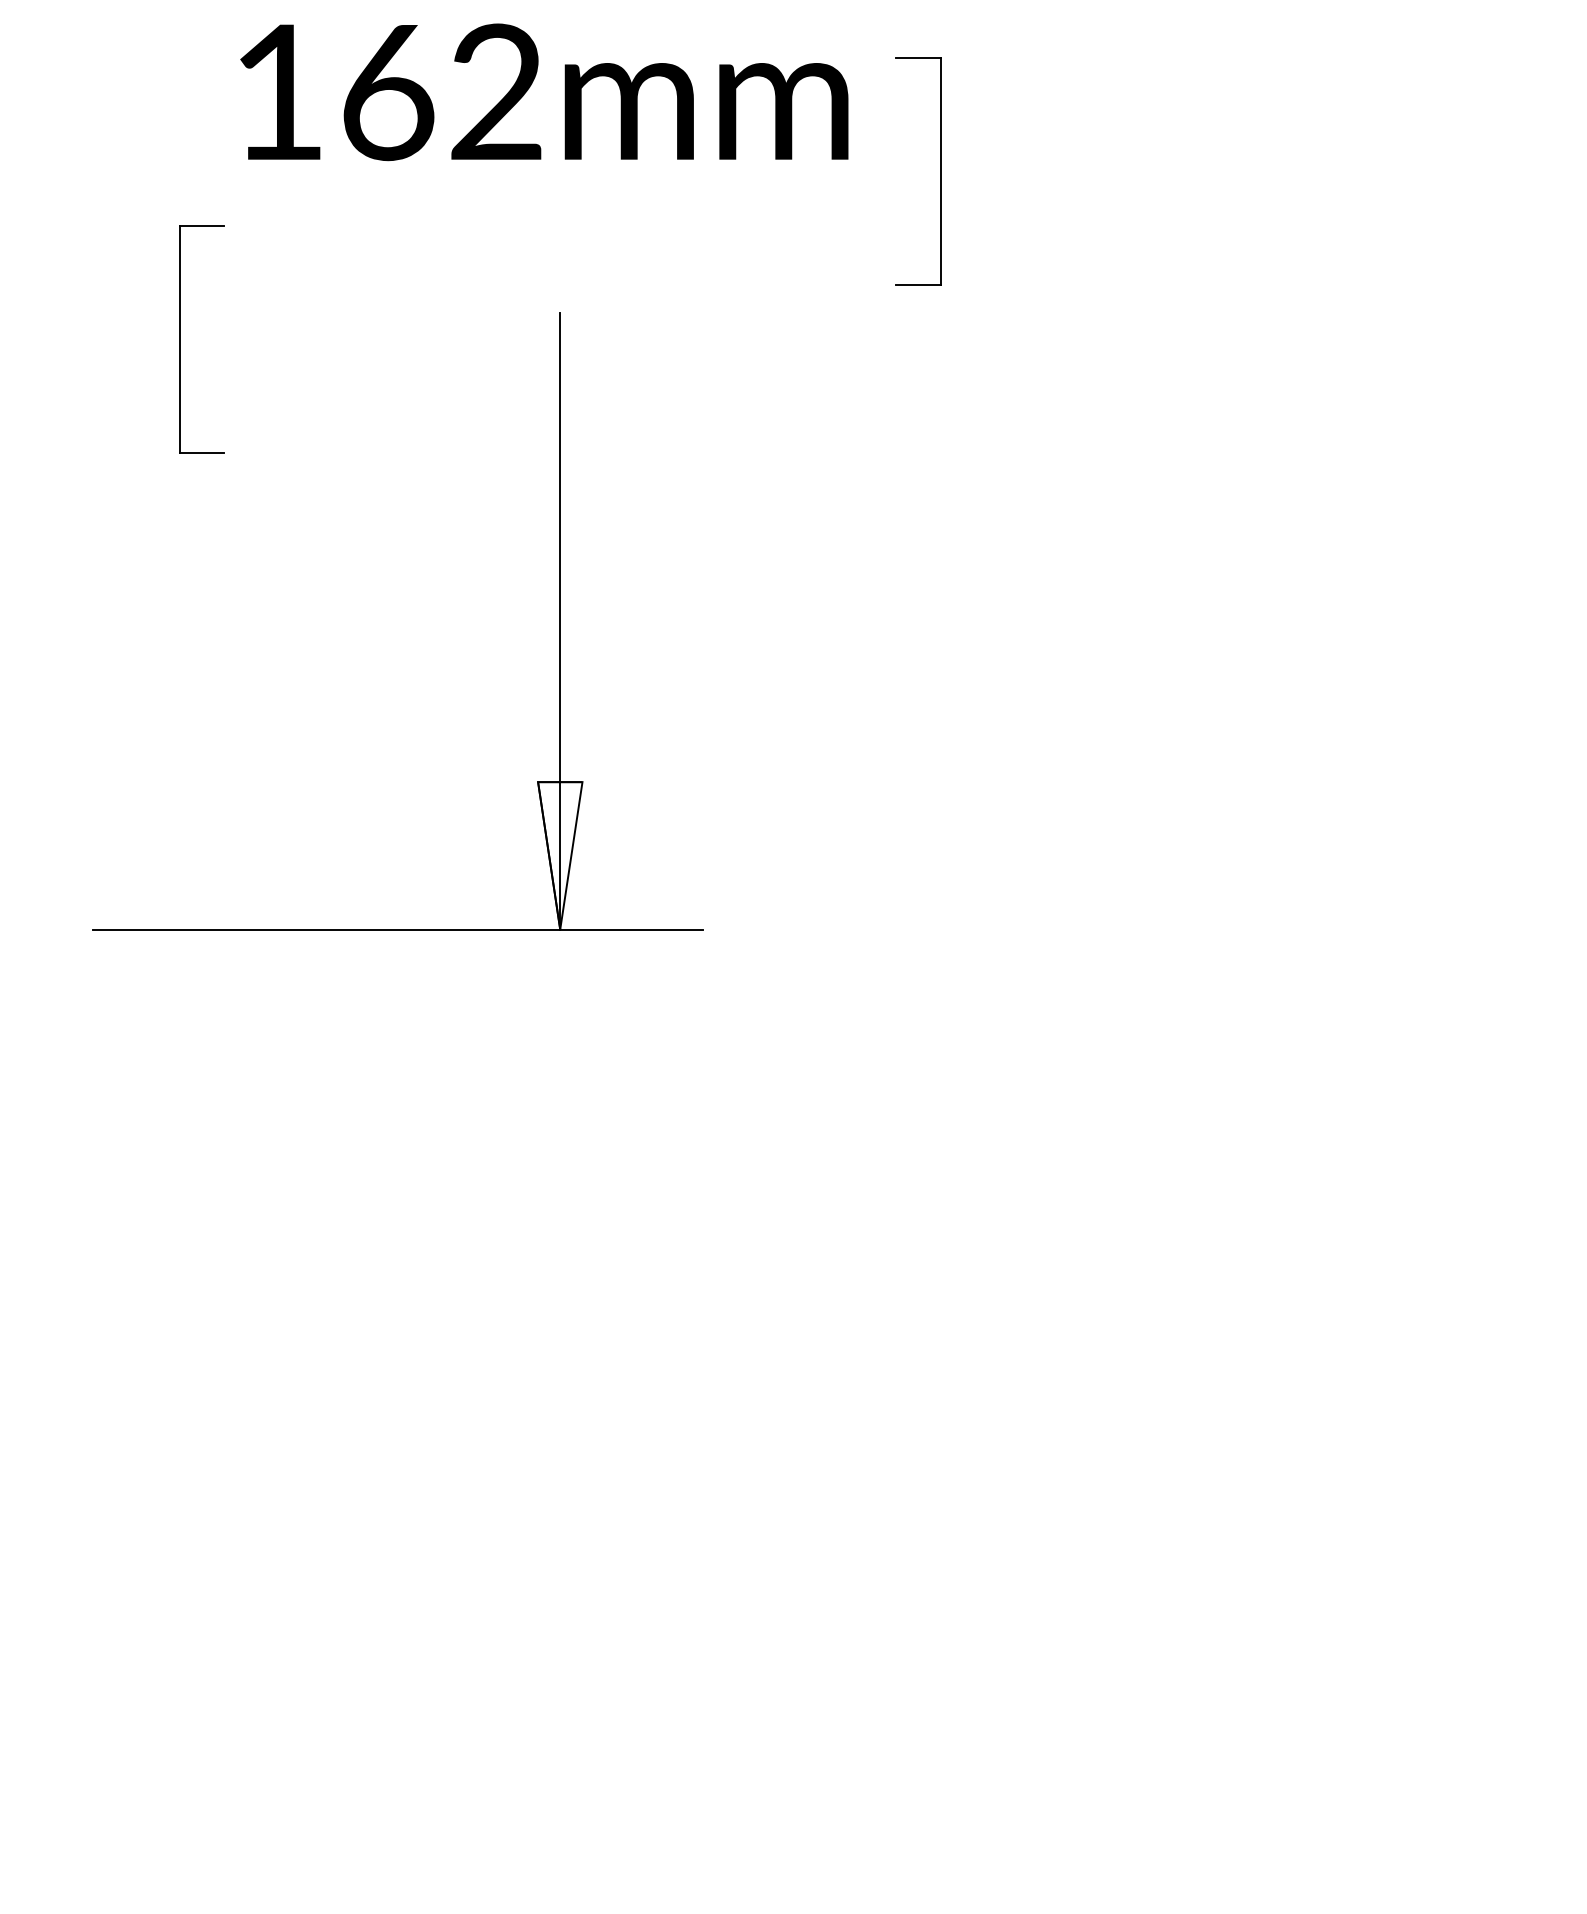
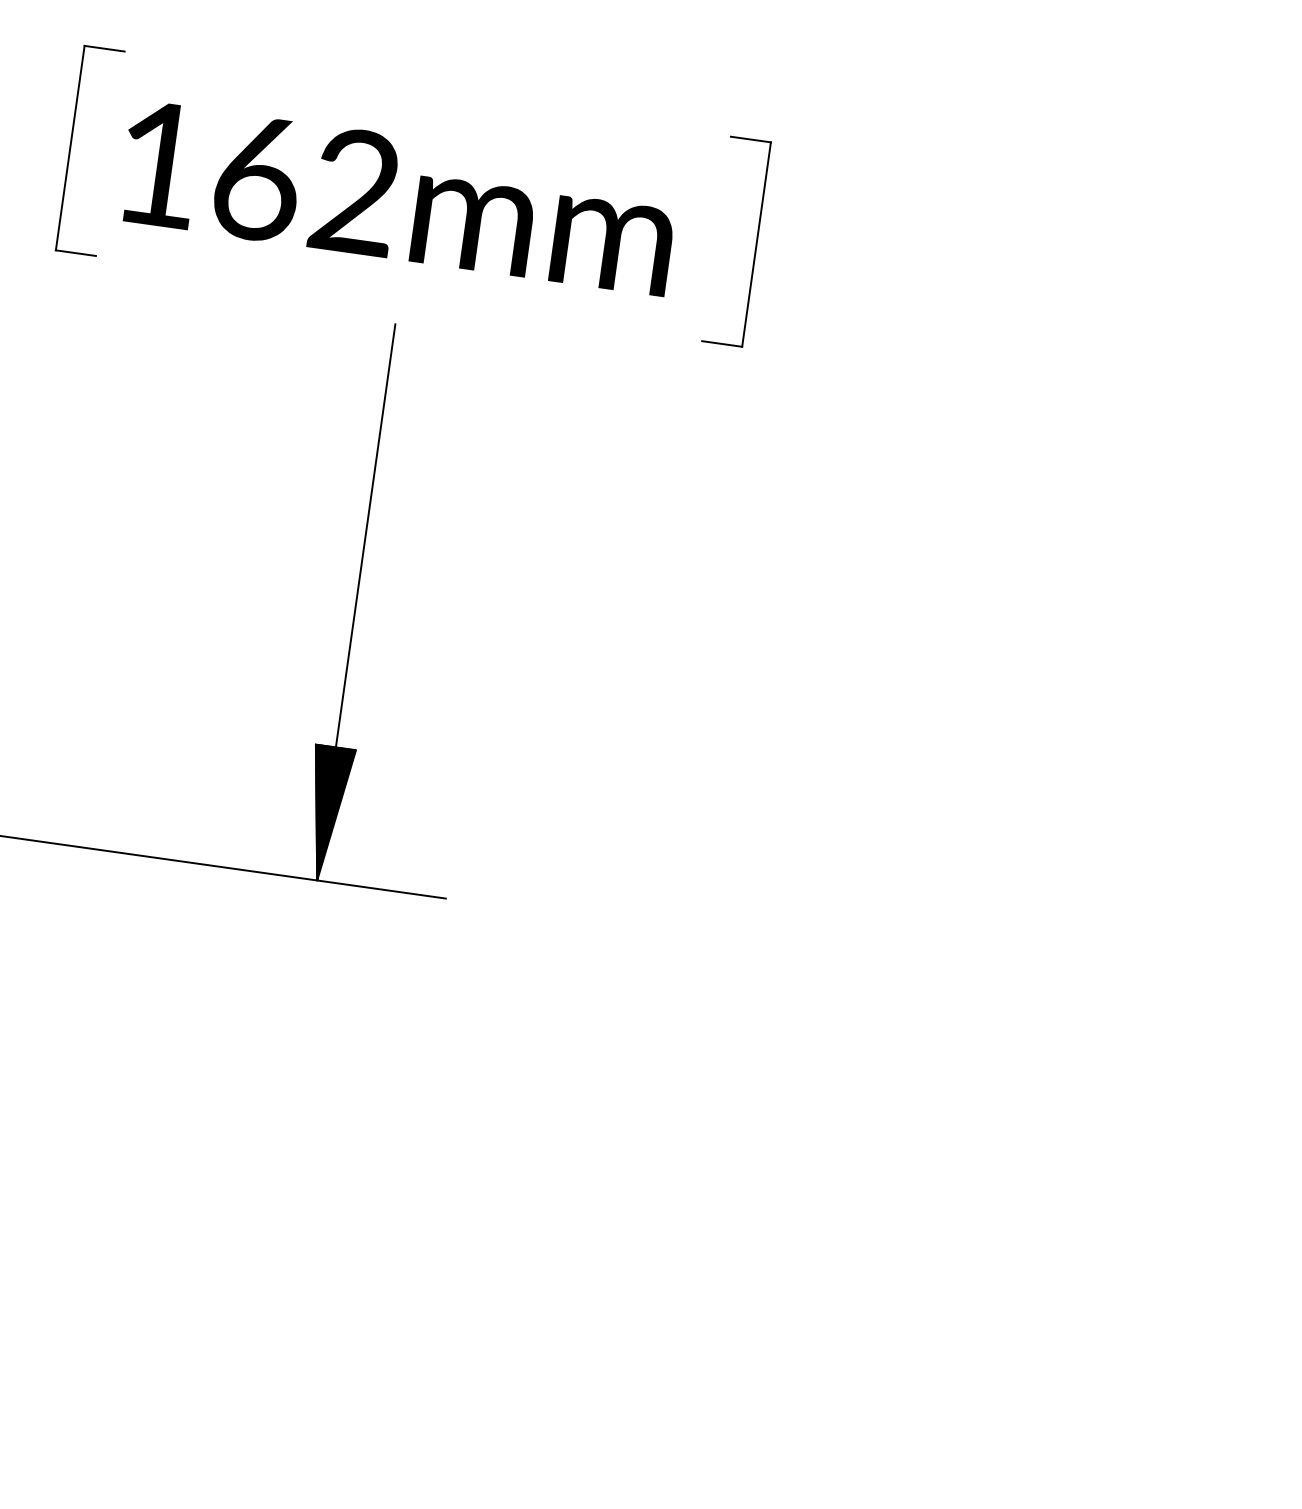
text: (544, 92) -> (398, 198), moved
part: (180, 339) -> (70, 148), moved
fill: (560, 855) -> (326, 813), added

